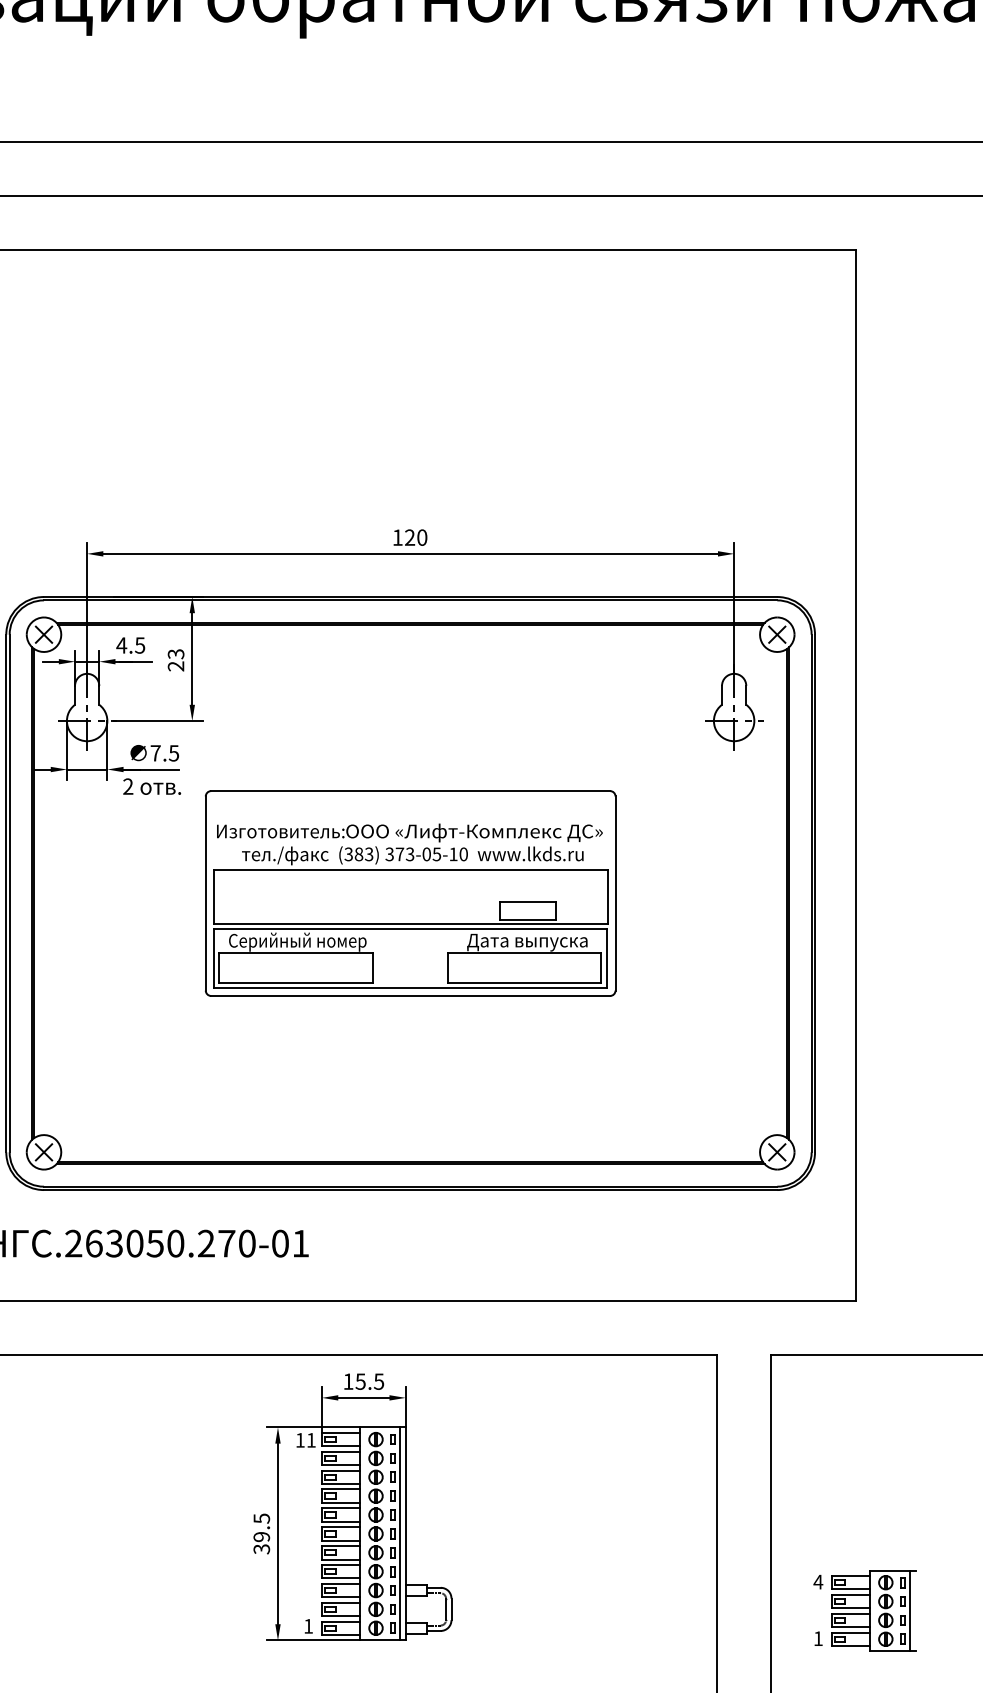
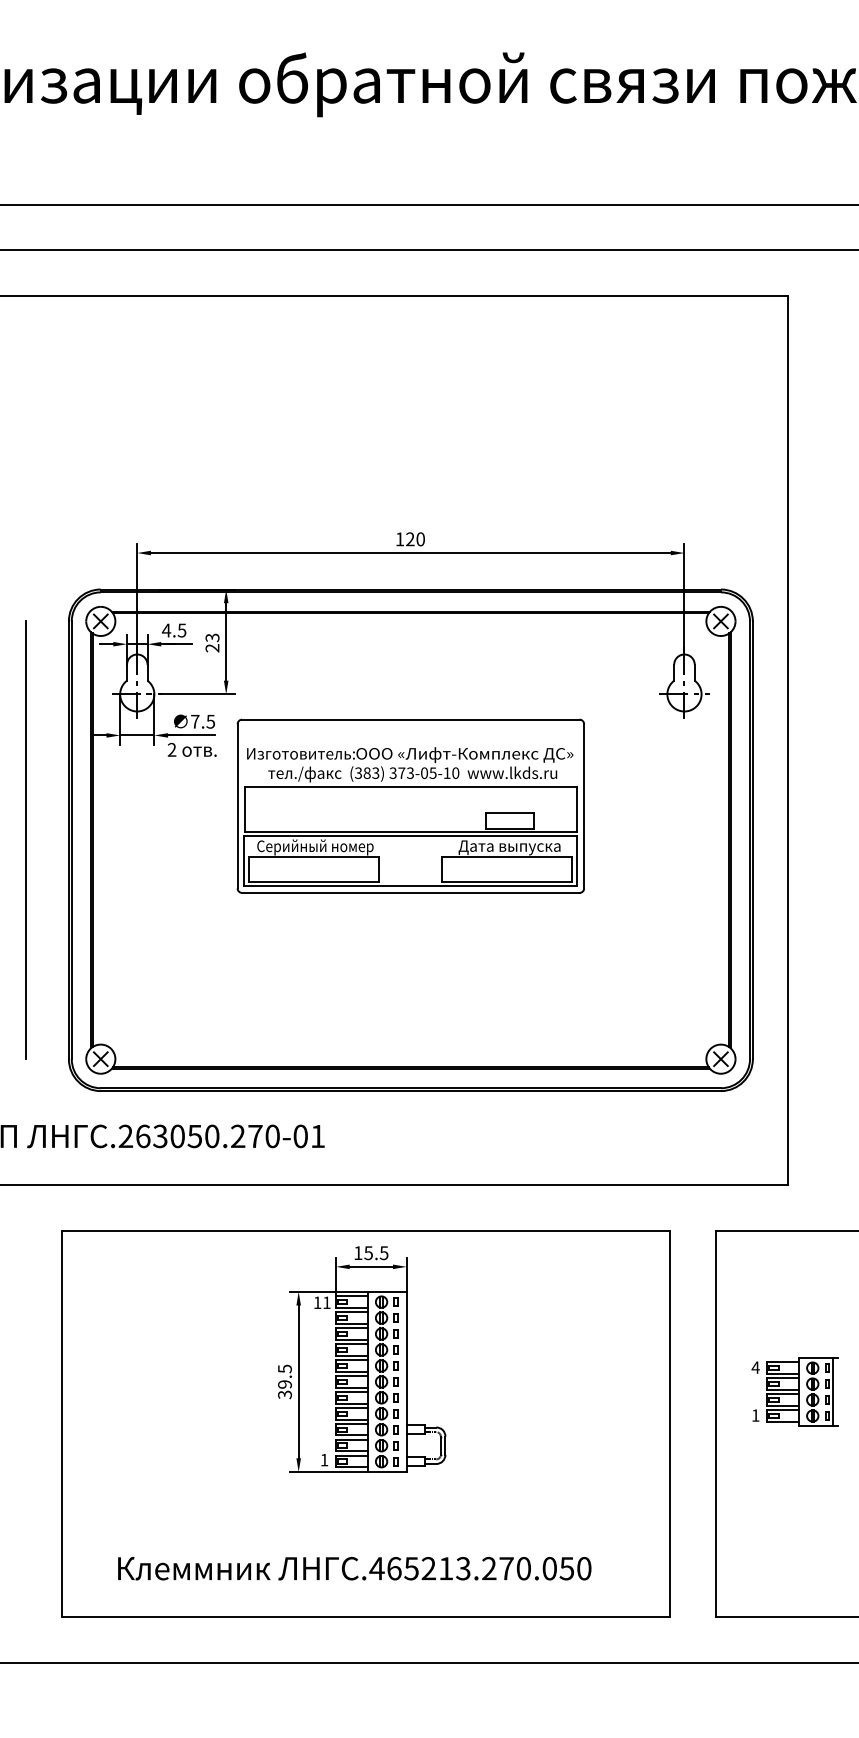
part: (410, 892) -> (410, 805), moved
line: (400, 1533) -> (402, 1381), removed
part: (864, 1610) -> (794, 1391), moved

